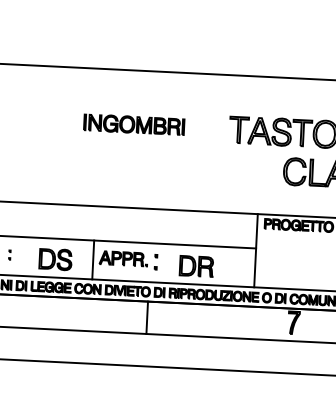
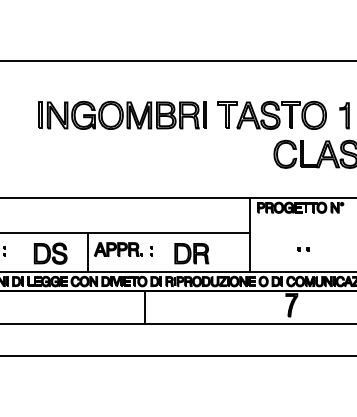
part: (134, 124) -> (122, 114), size x1.67
part: (156, 262) -> (151, 251), size x0.62
part: (308, 267) -> (303, 249), added

